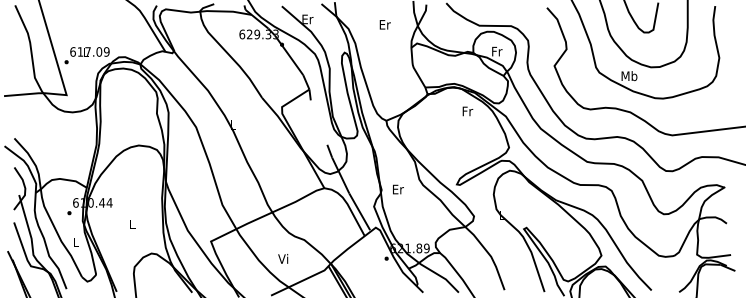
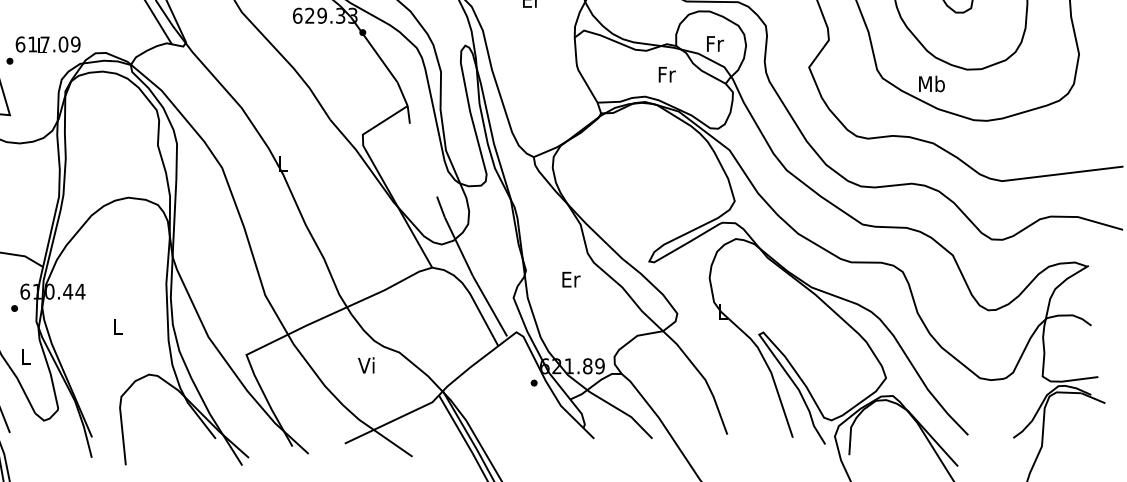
text: (467, 111) -> (666, 74), moved
text: (398, 189) -> (571, 279), moved
text: (283, 258) -> (366, 364), moved

